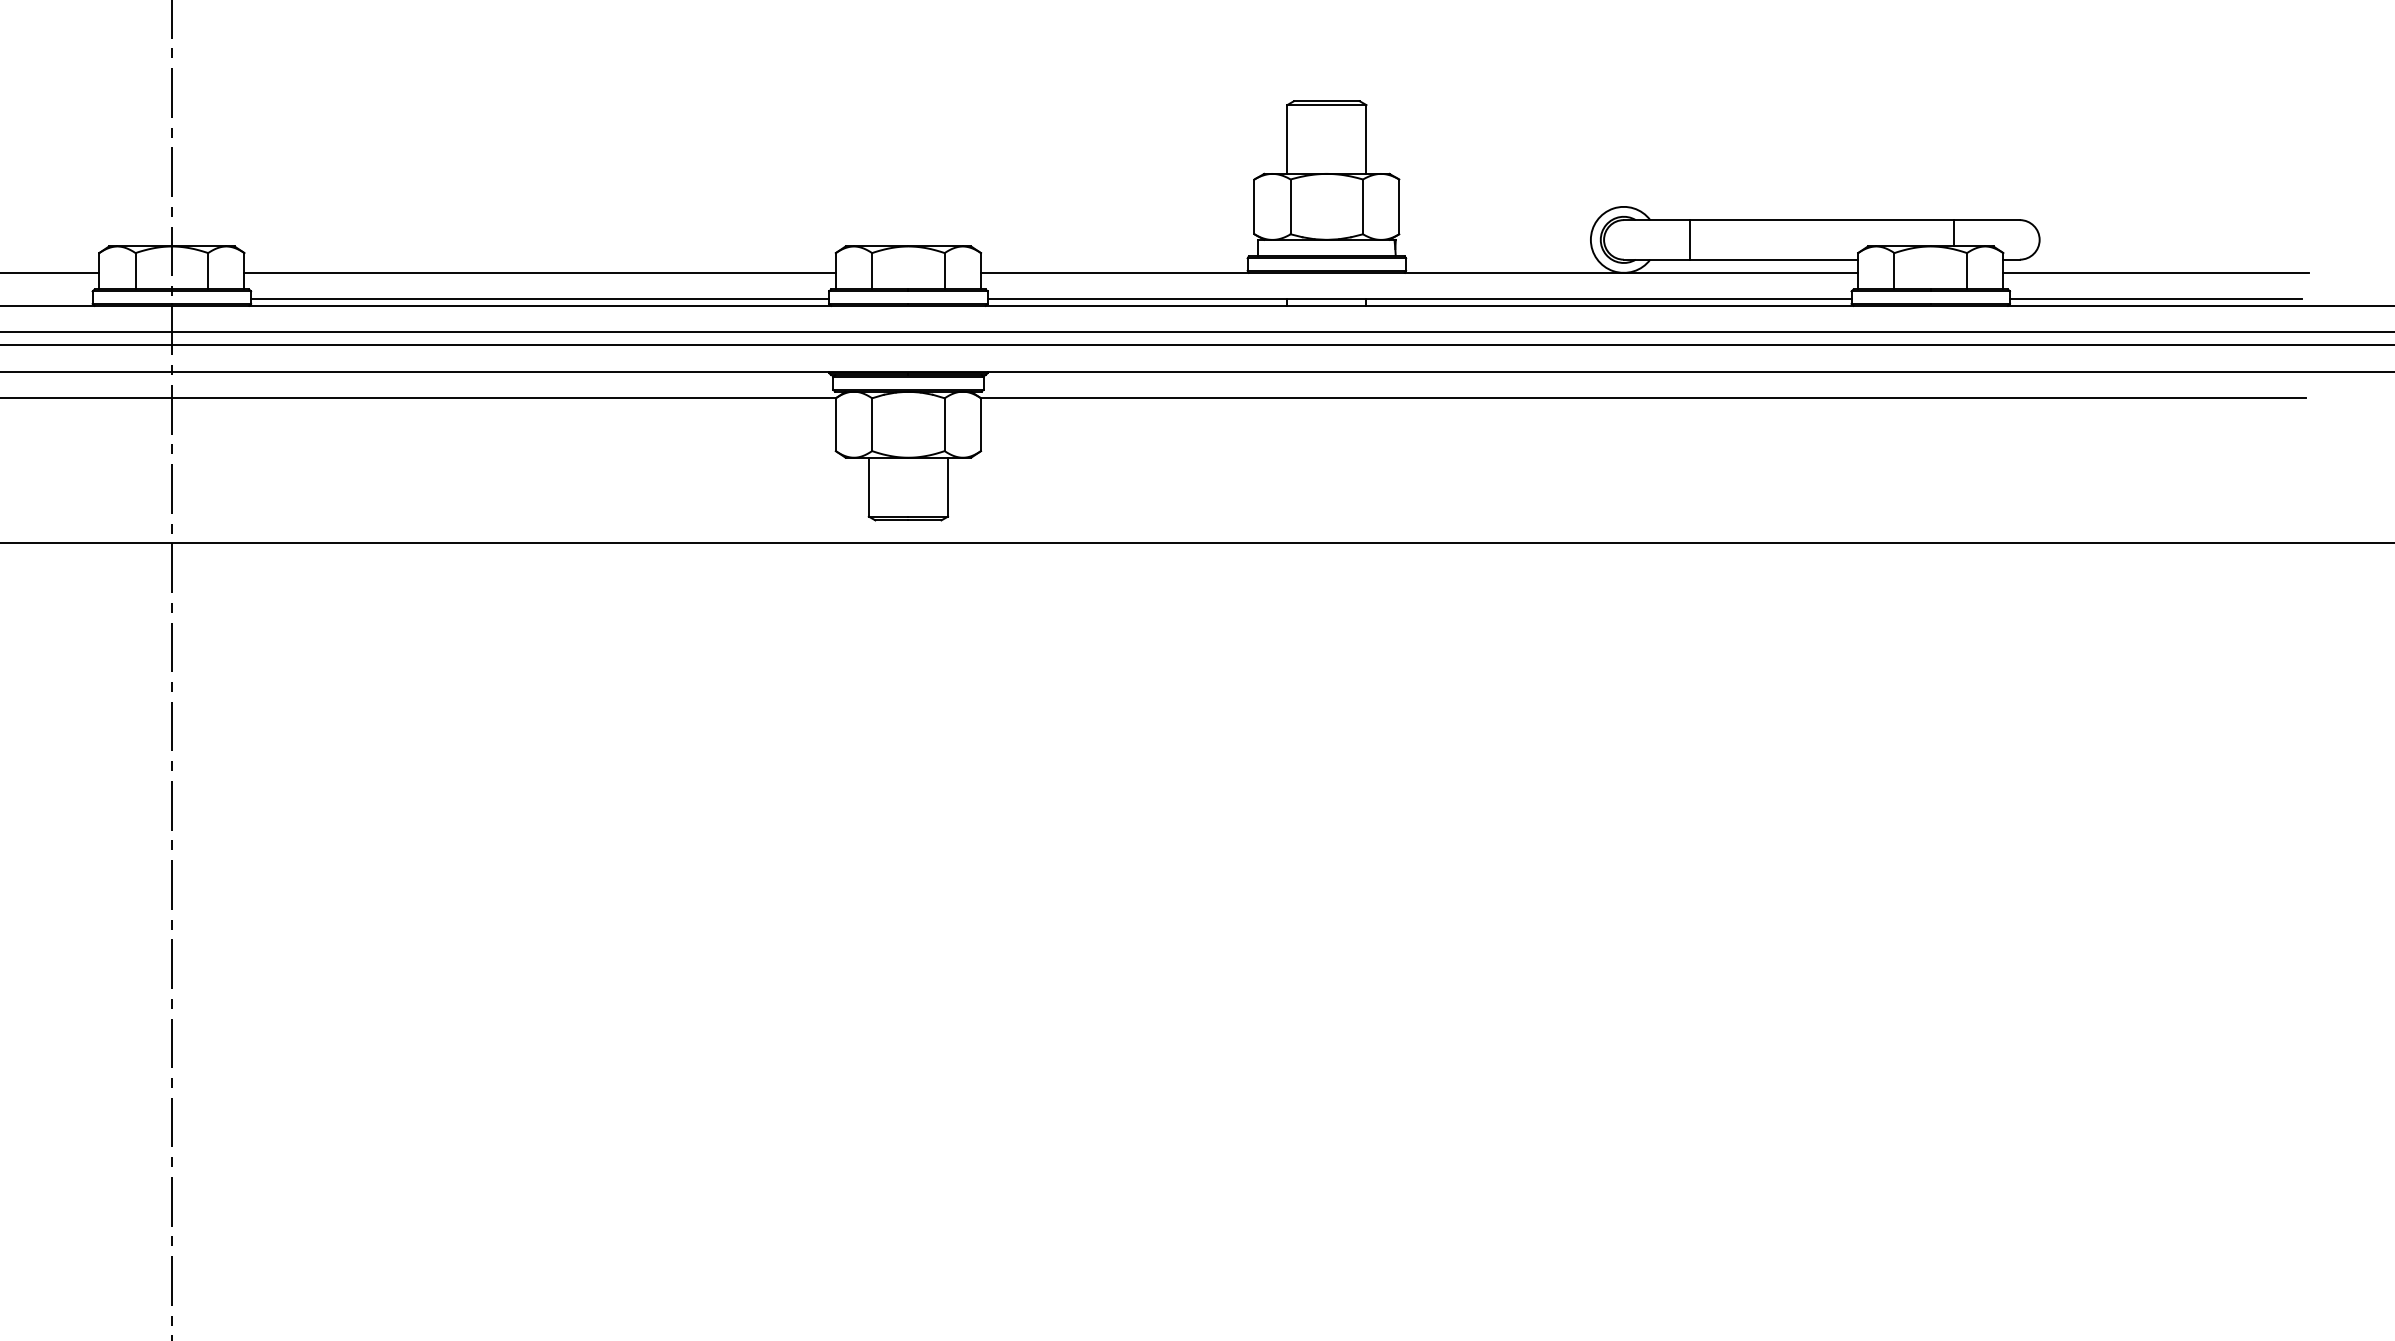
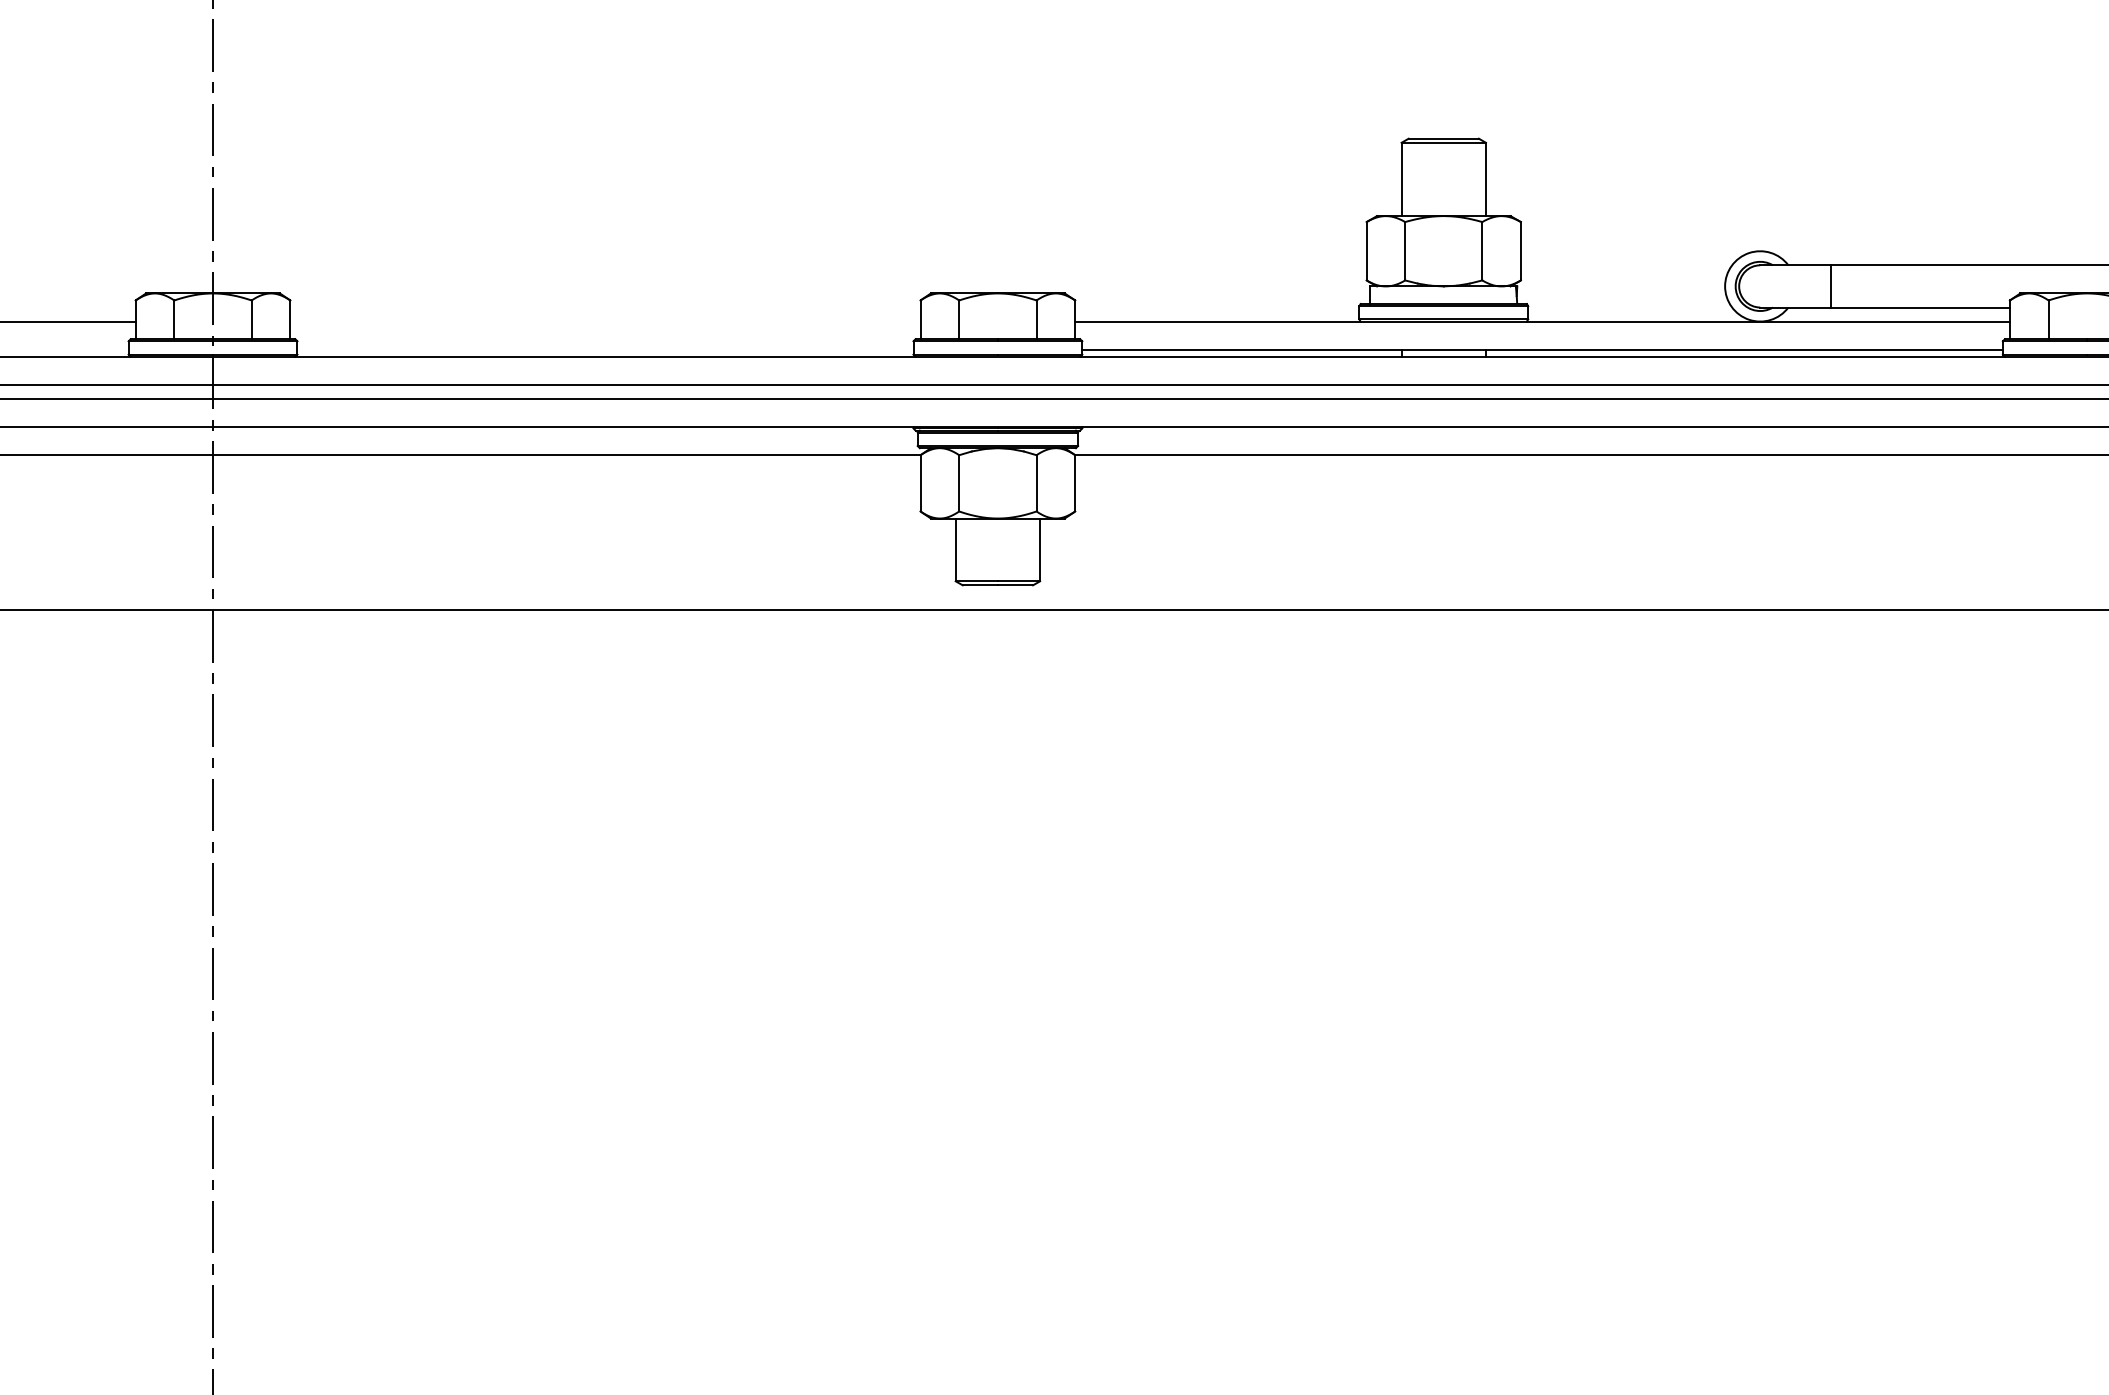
line: (539, 272) -> (604, 321), removed
line: (540, 299) -> (605, 349), removed

